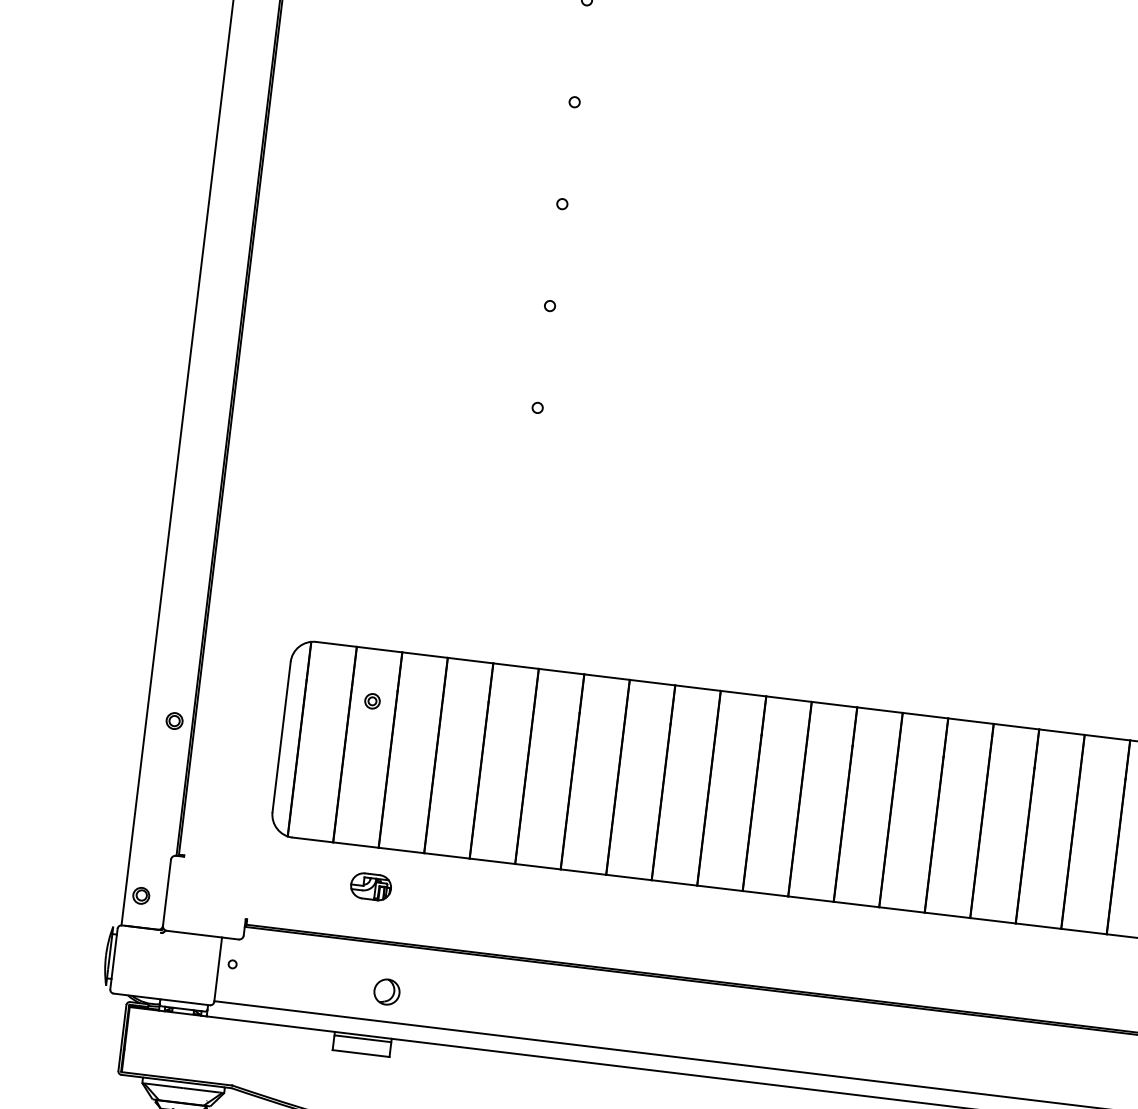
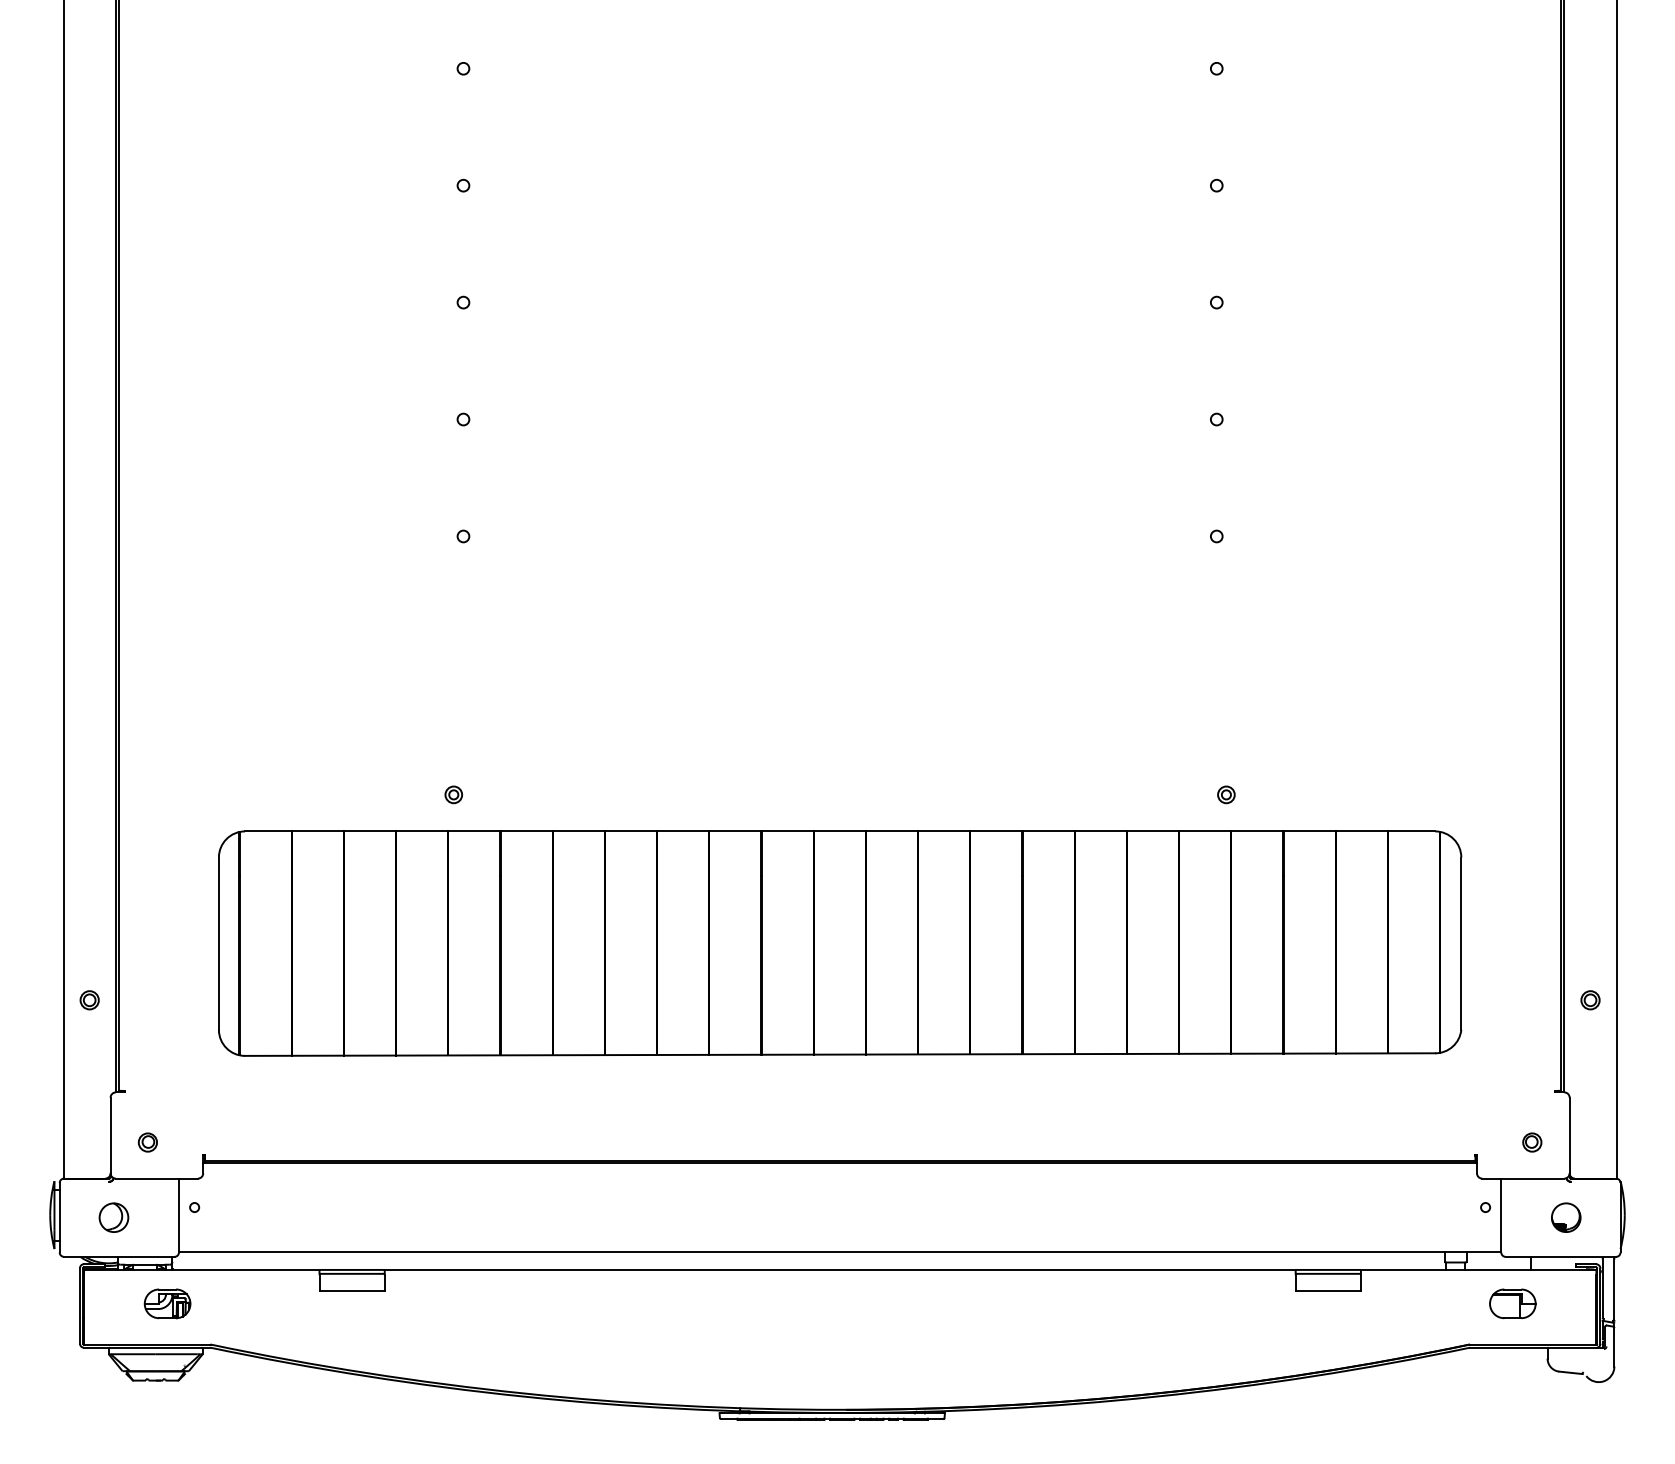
part: (372, 700) -> (453, 794), moved
part: (174, 721) -> (89, 1000), moved
part: (371, 886) -> (167, 1303), moved
part: (140, 895) -> (147, 1142), moved
part: (386, 991) -> (113, 1217), moved

